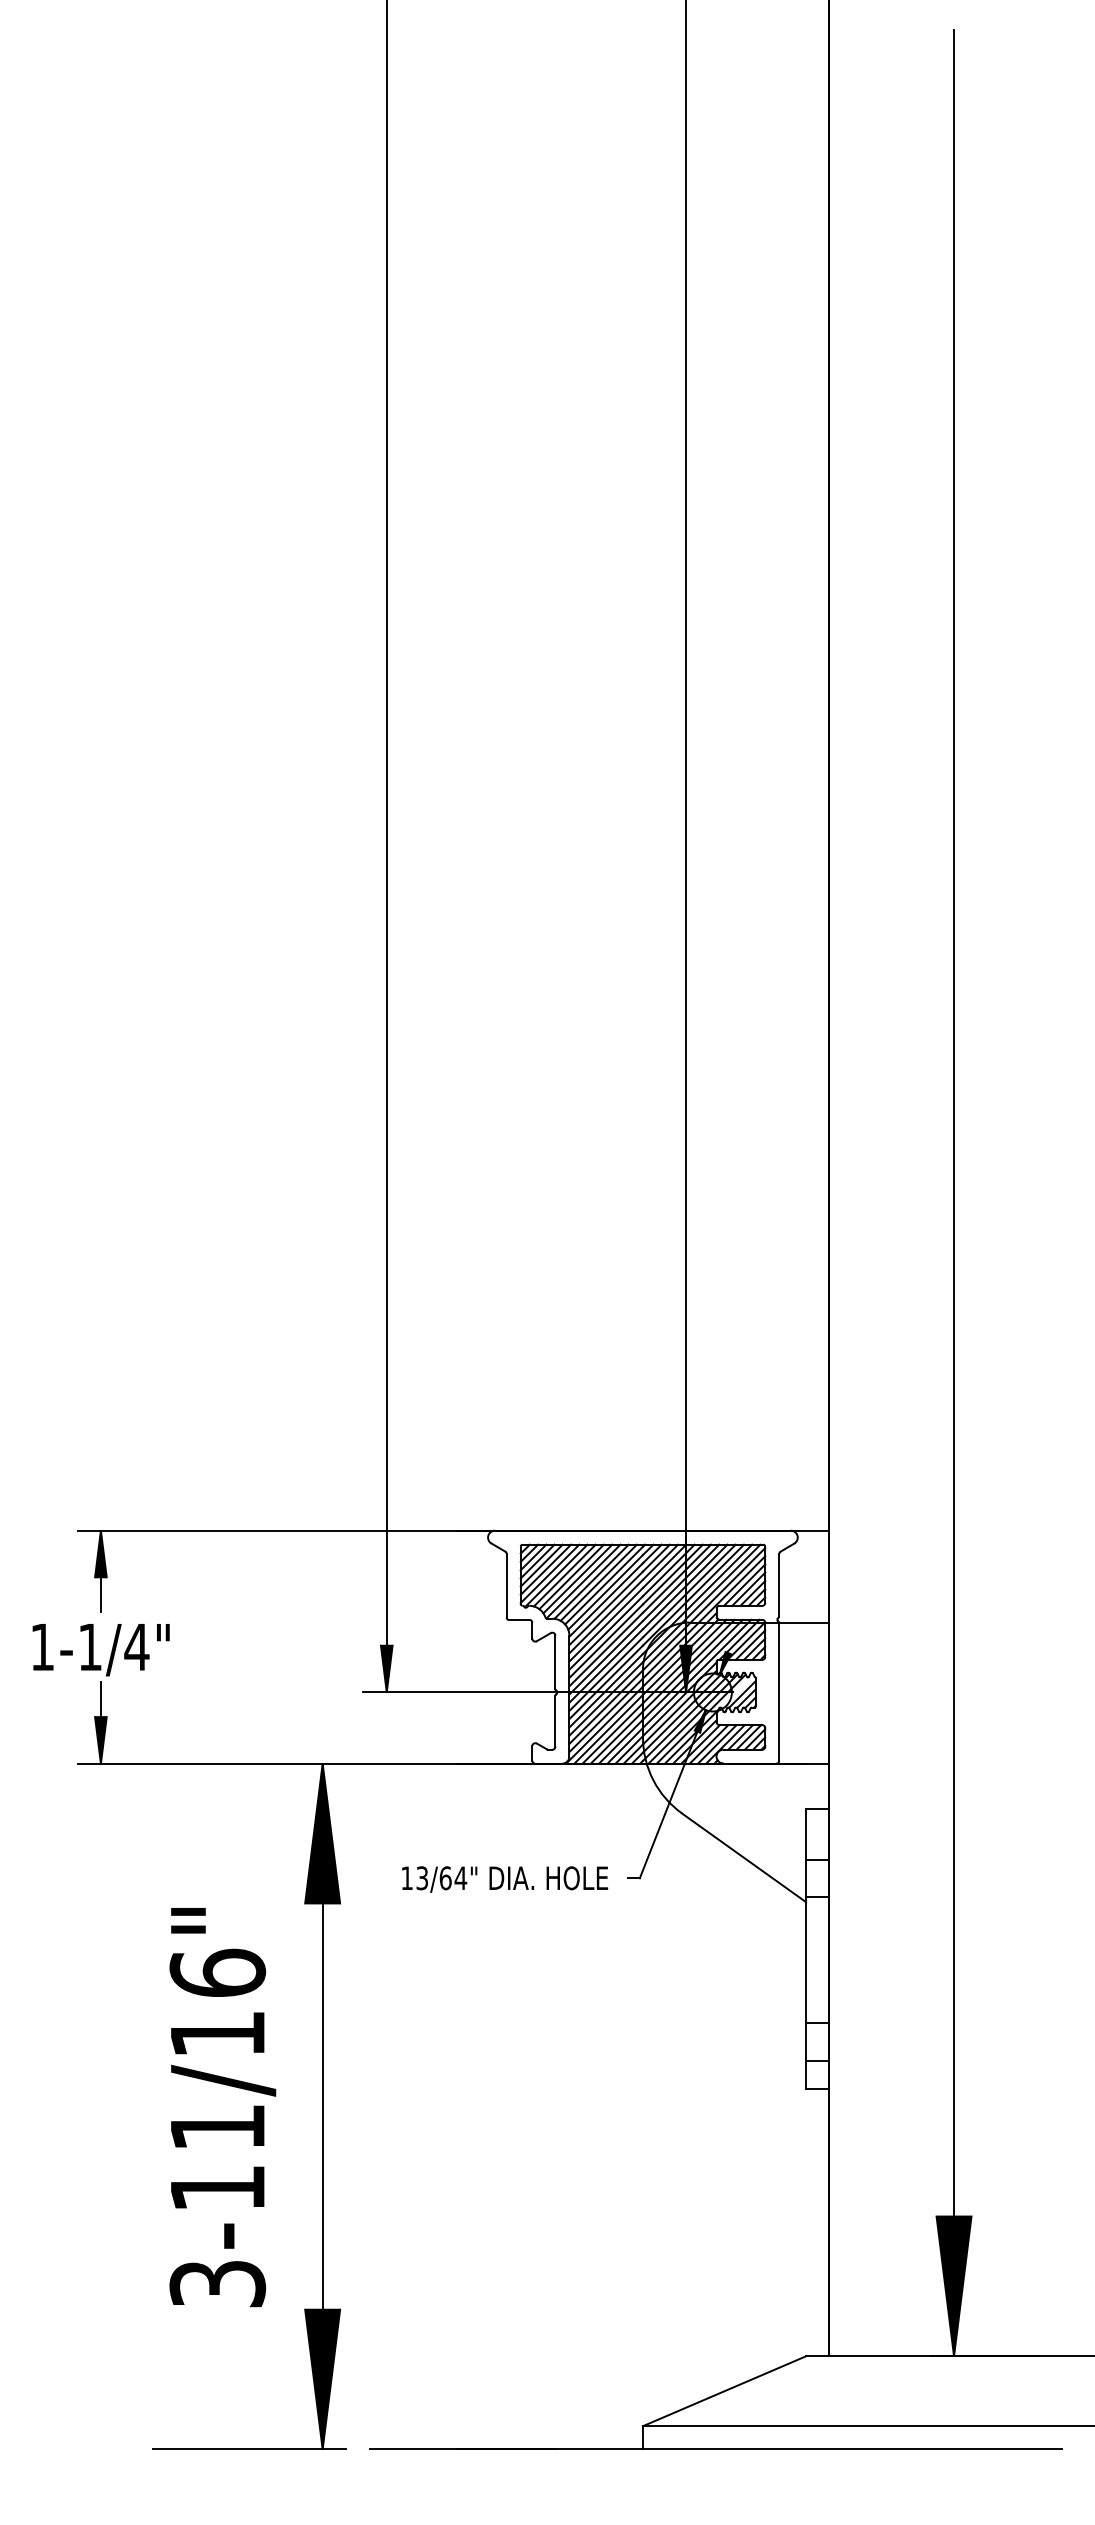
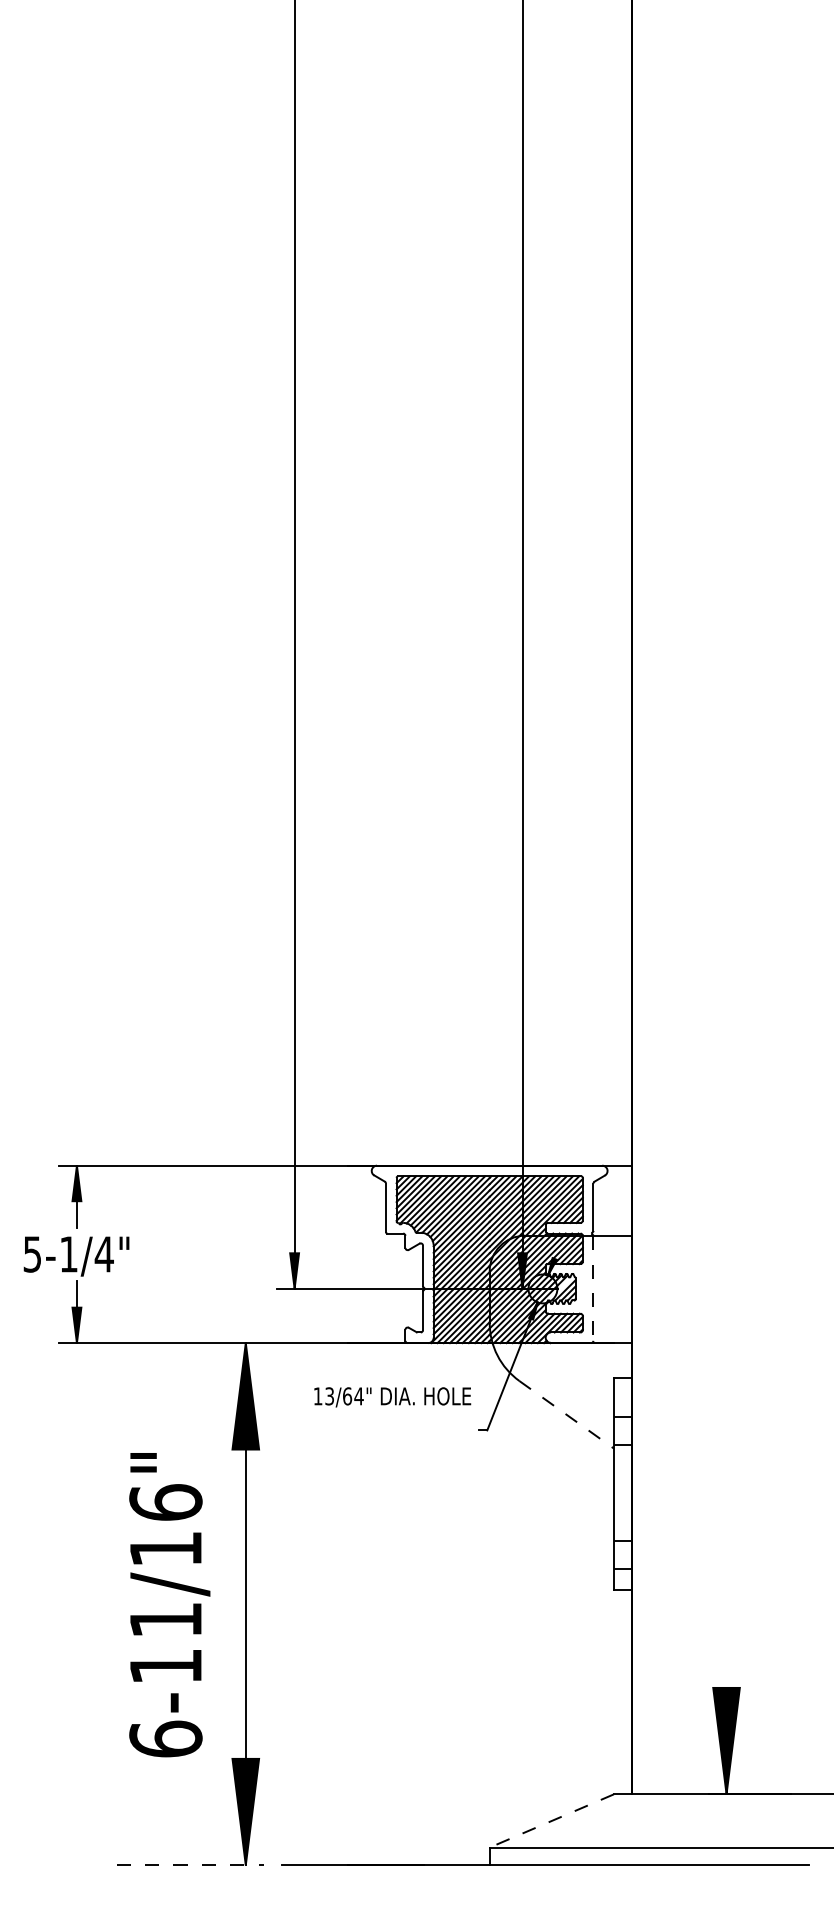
line: (953, 1192) -> (726, 908), removed
text: (41, 1647) -> (31, 1254), 1-1/4" -> 5-1/4"
line: (779, 1691) -> (593, 1288), solid -> dashed
line: (745, 1858) -> (567, 1415), solid -> dashed
text: (504, 1879) -> (392, 1397), moved
text: (217, 2282) -> (165, 1738), 3-11/16" -> 6-11/16"
line: (724, 2390) -> (551, 1820), solid -> dashed
line: (250, 2449) -> (190, 1865), solid -> dashed

